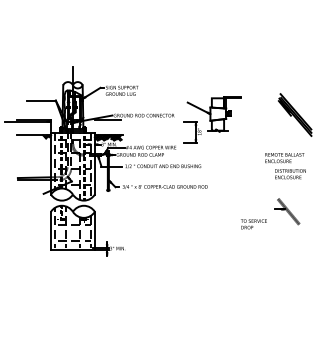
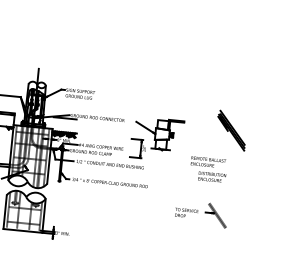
part: (212, 119) -> (156, 138), moved
text: (285, 166) -> (208, 169), moved
text: (253, 224) -> (186, 213), moved

